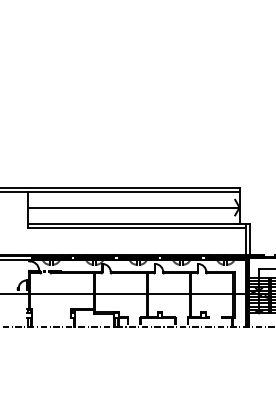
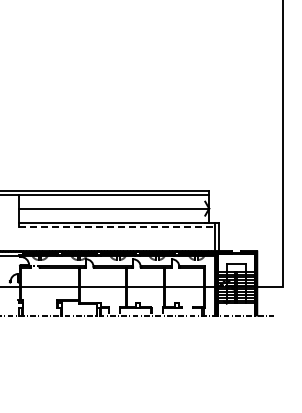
line: (137, 228) -> (117, 227), solid -> dashed

